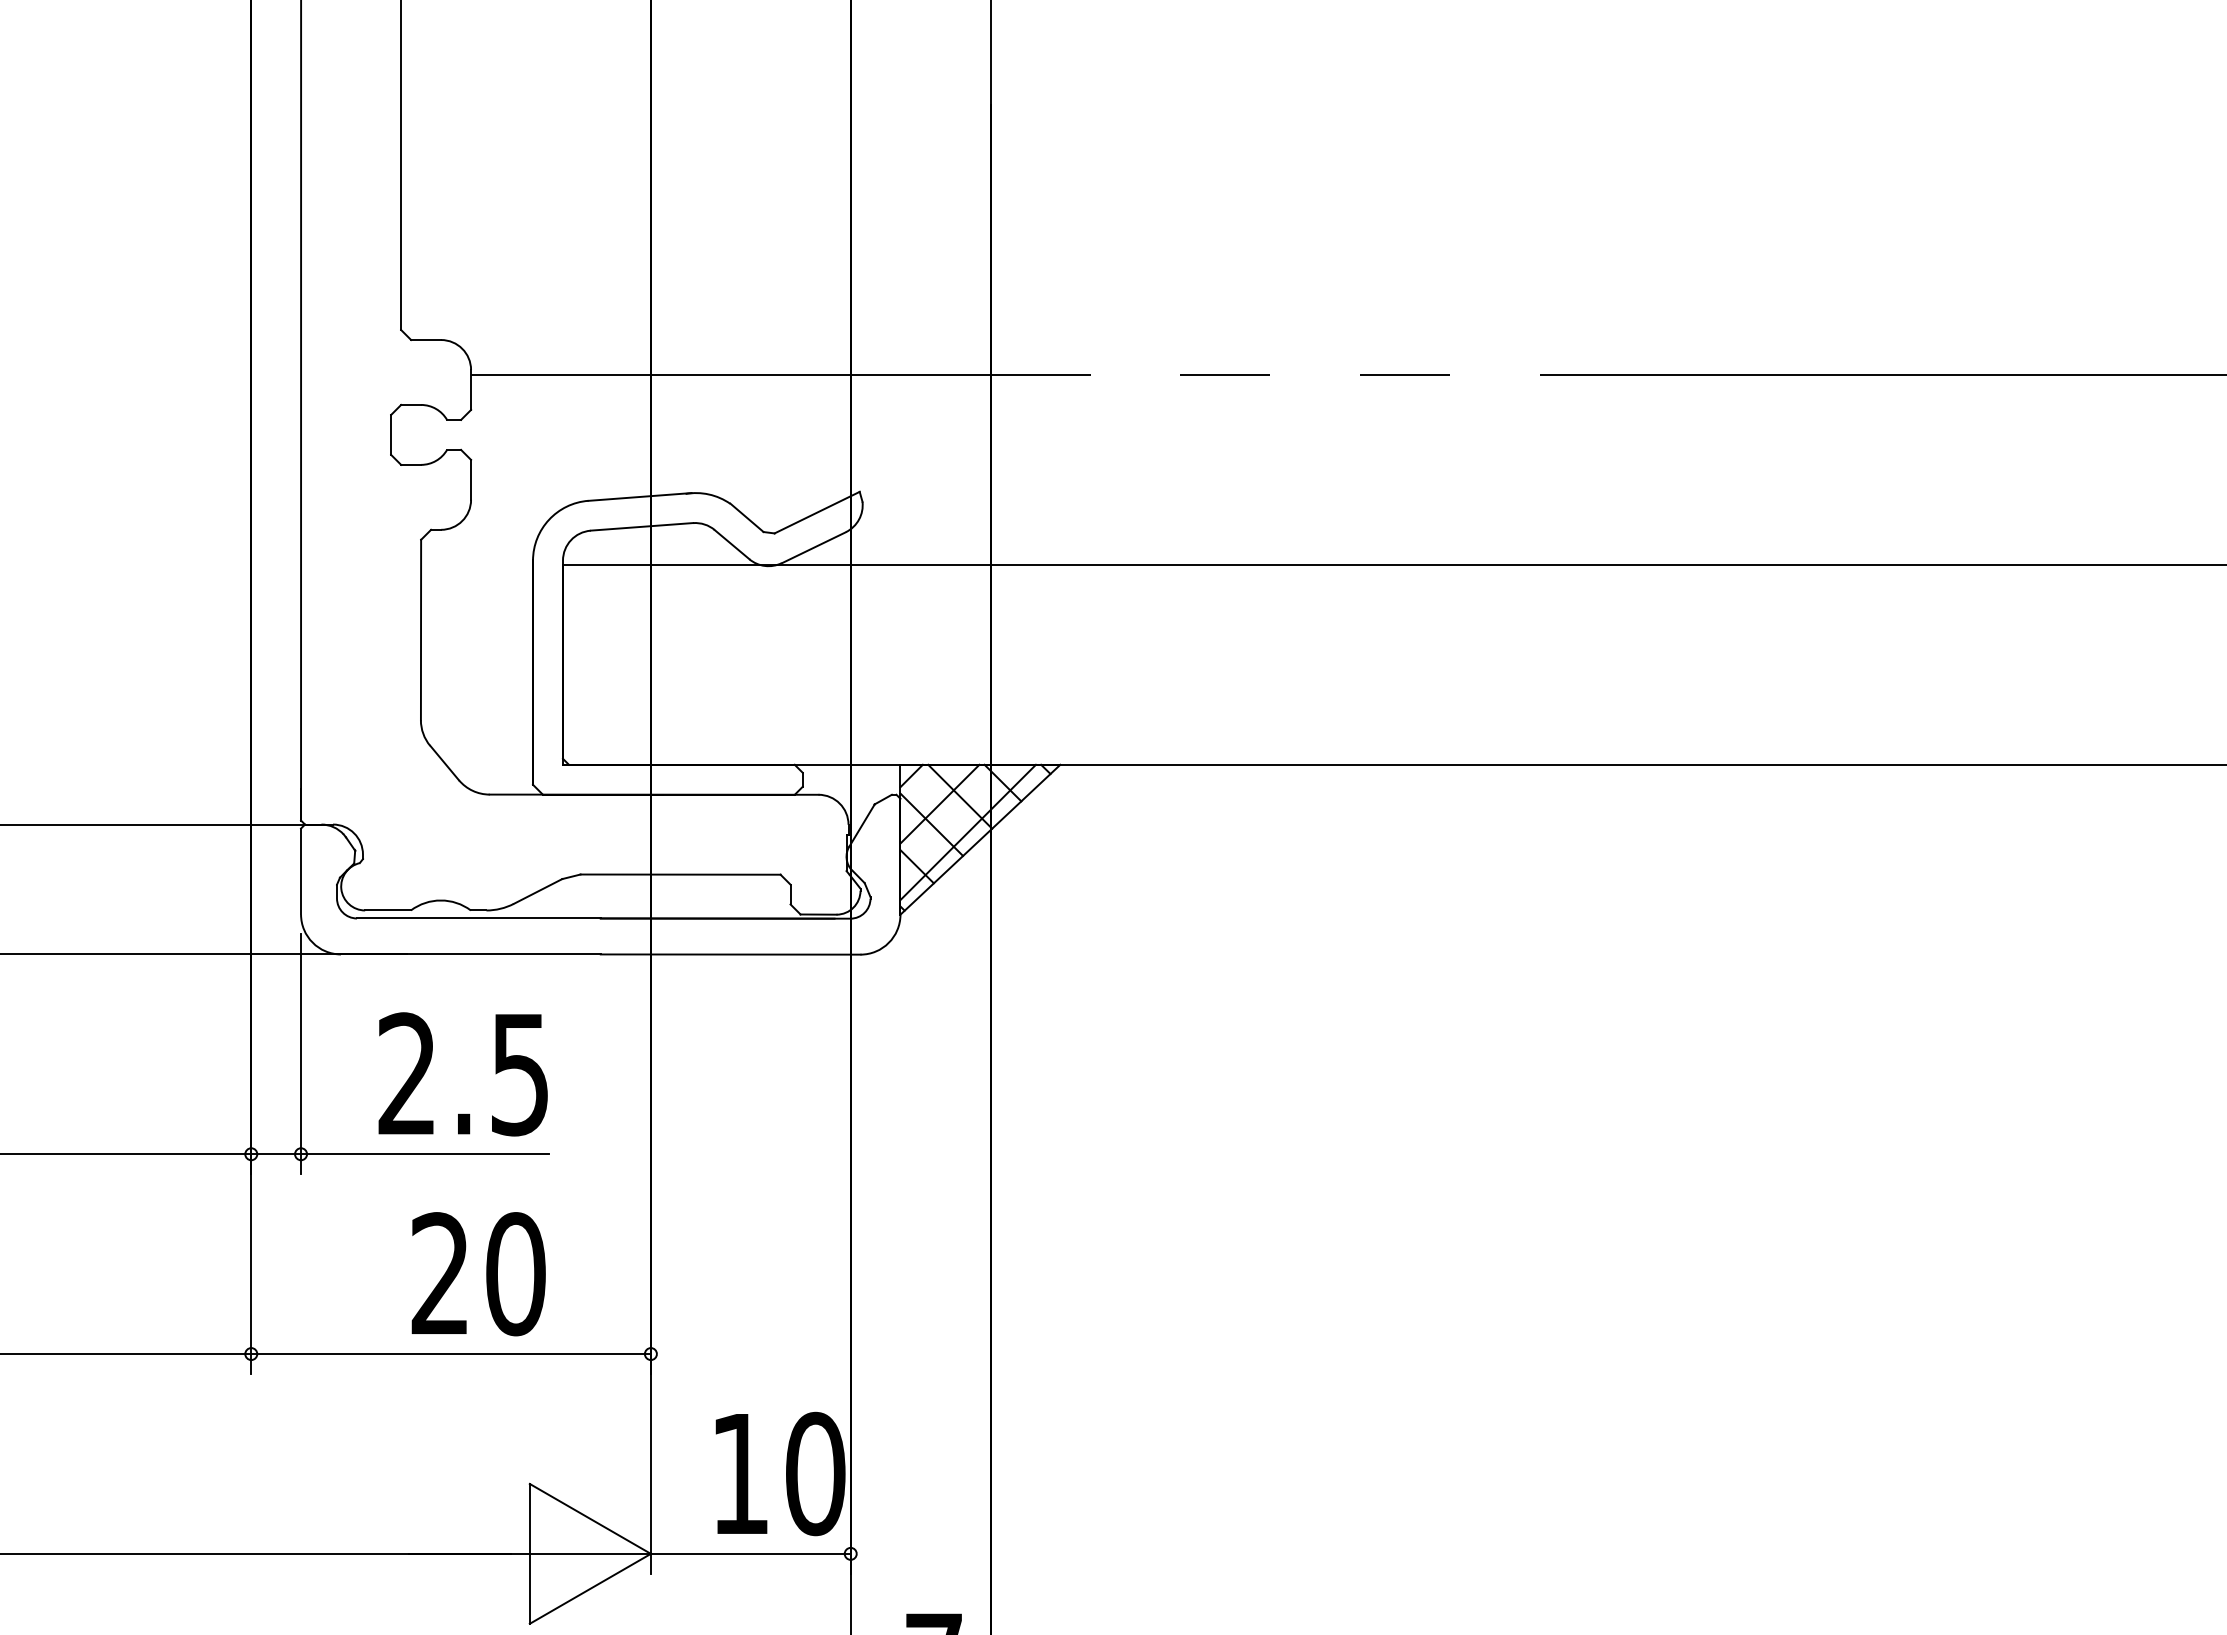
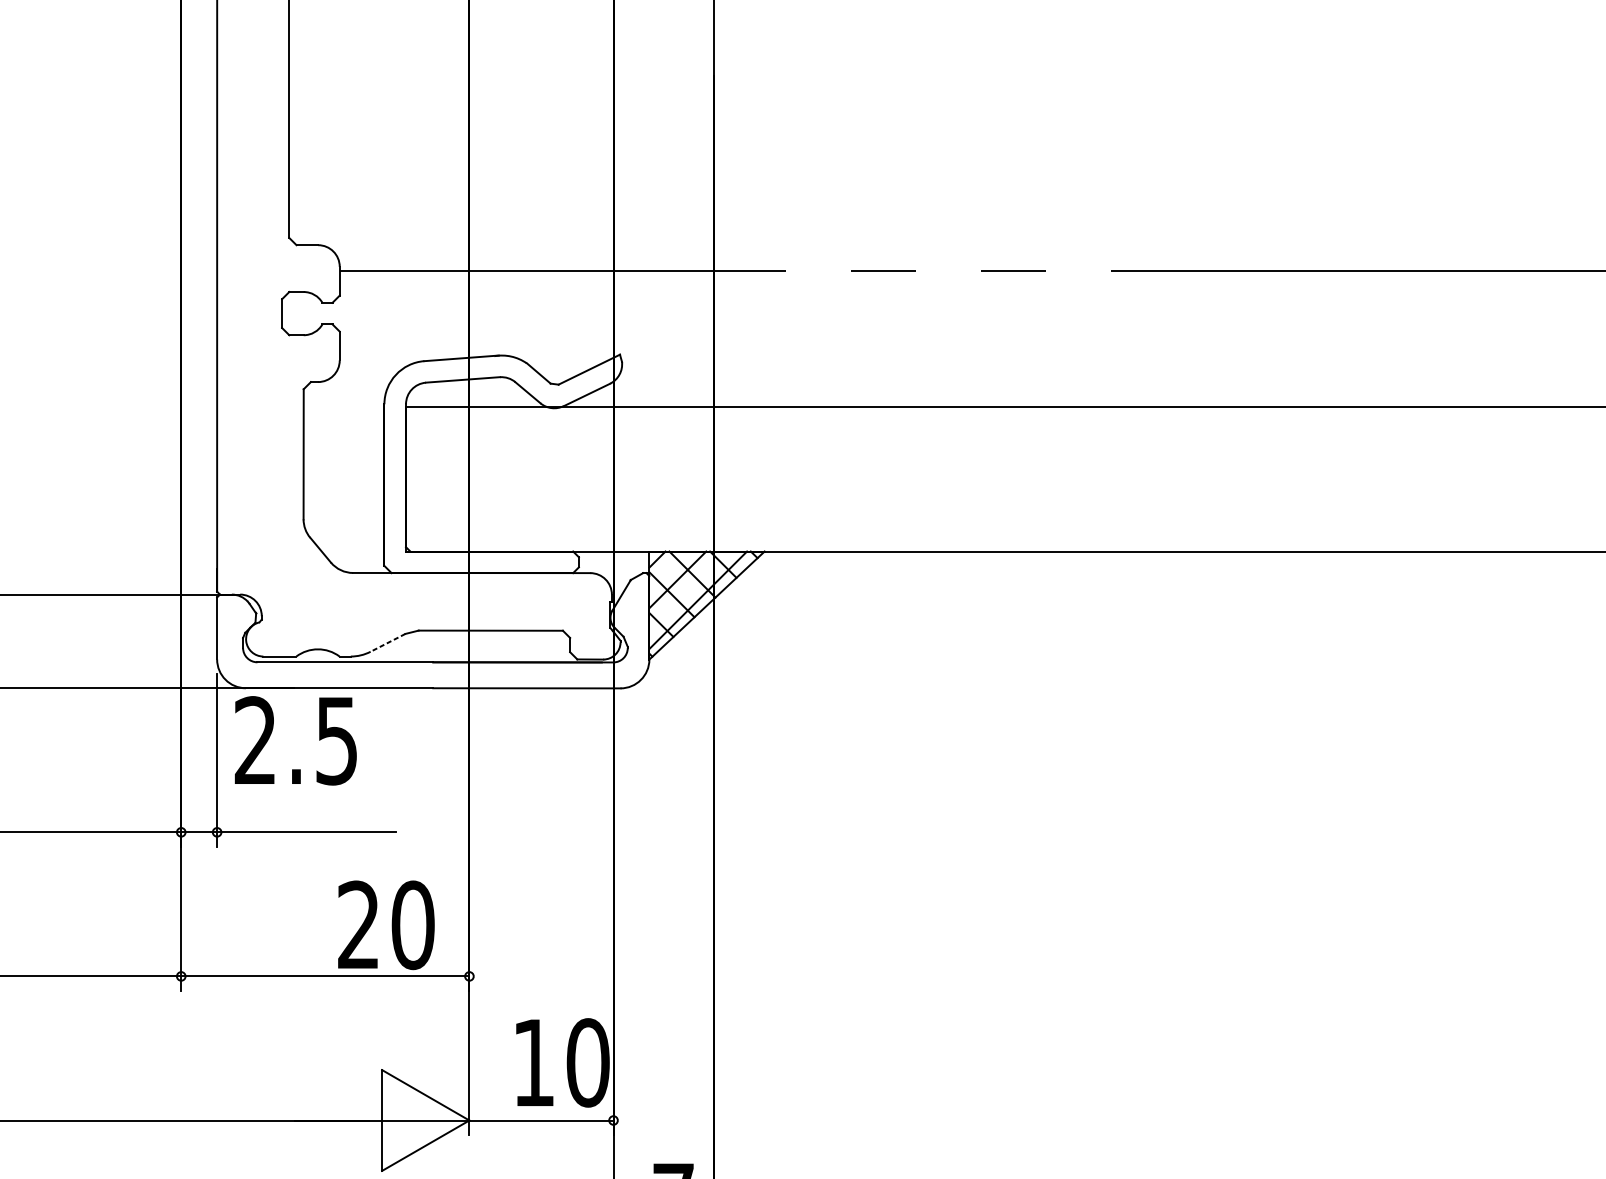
line: (537, 891) -> (387, 642), solid -> dashed
text: (462, 1074) -> (295, 740), moved
text: (478, 1274) -> (386, 925), moved

